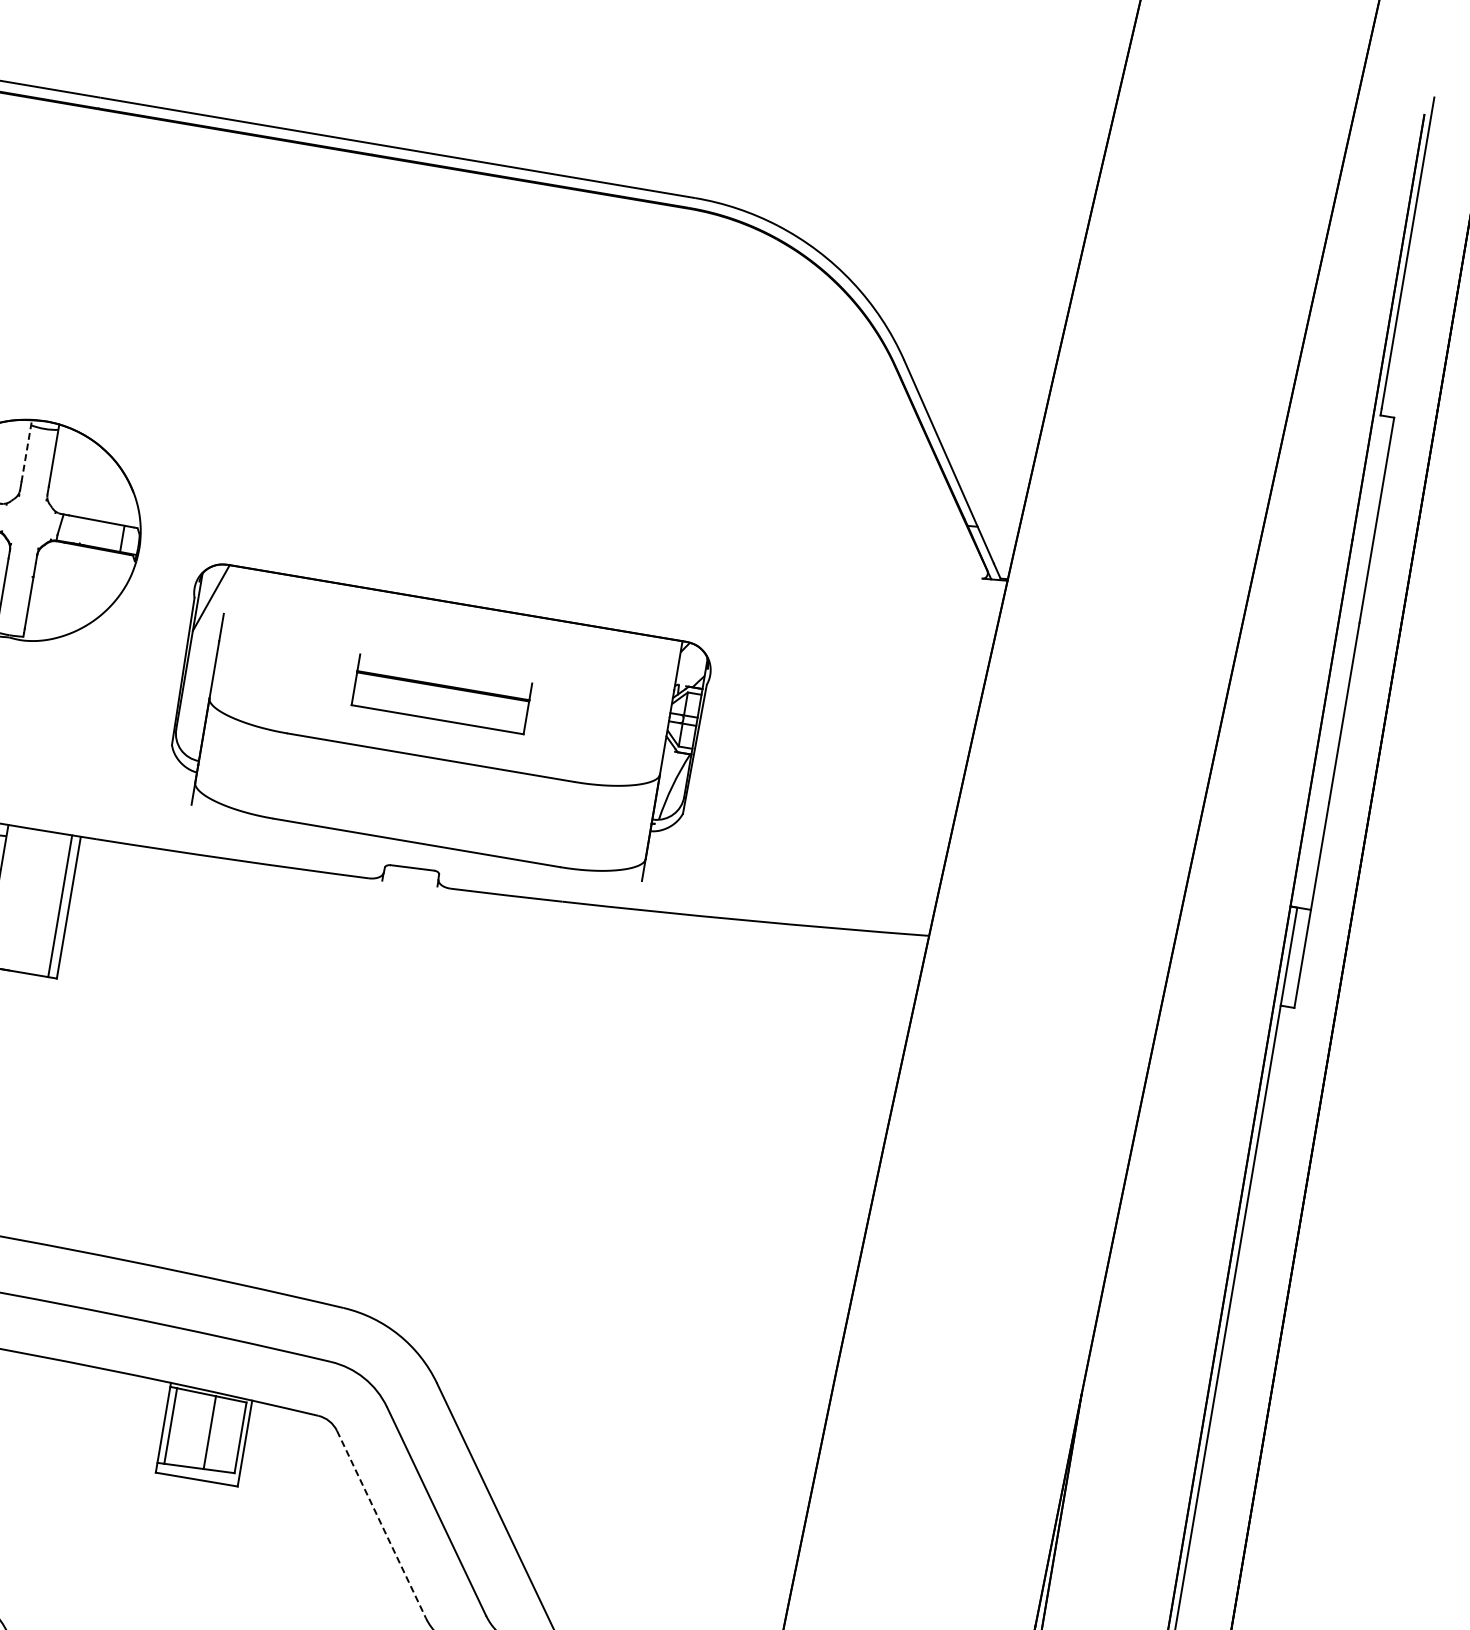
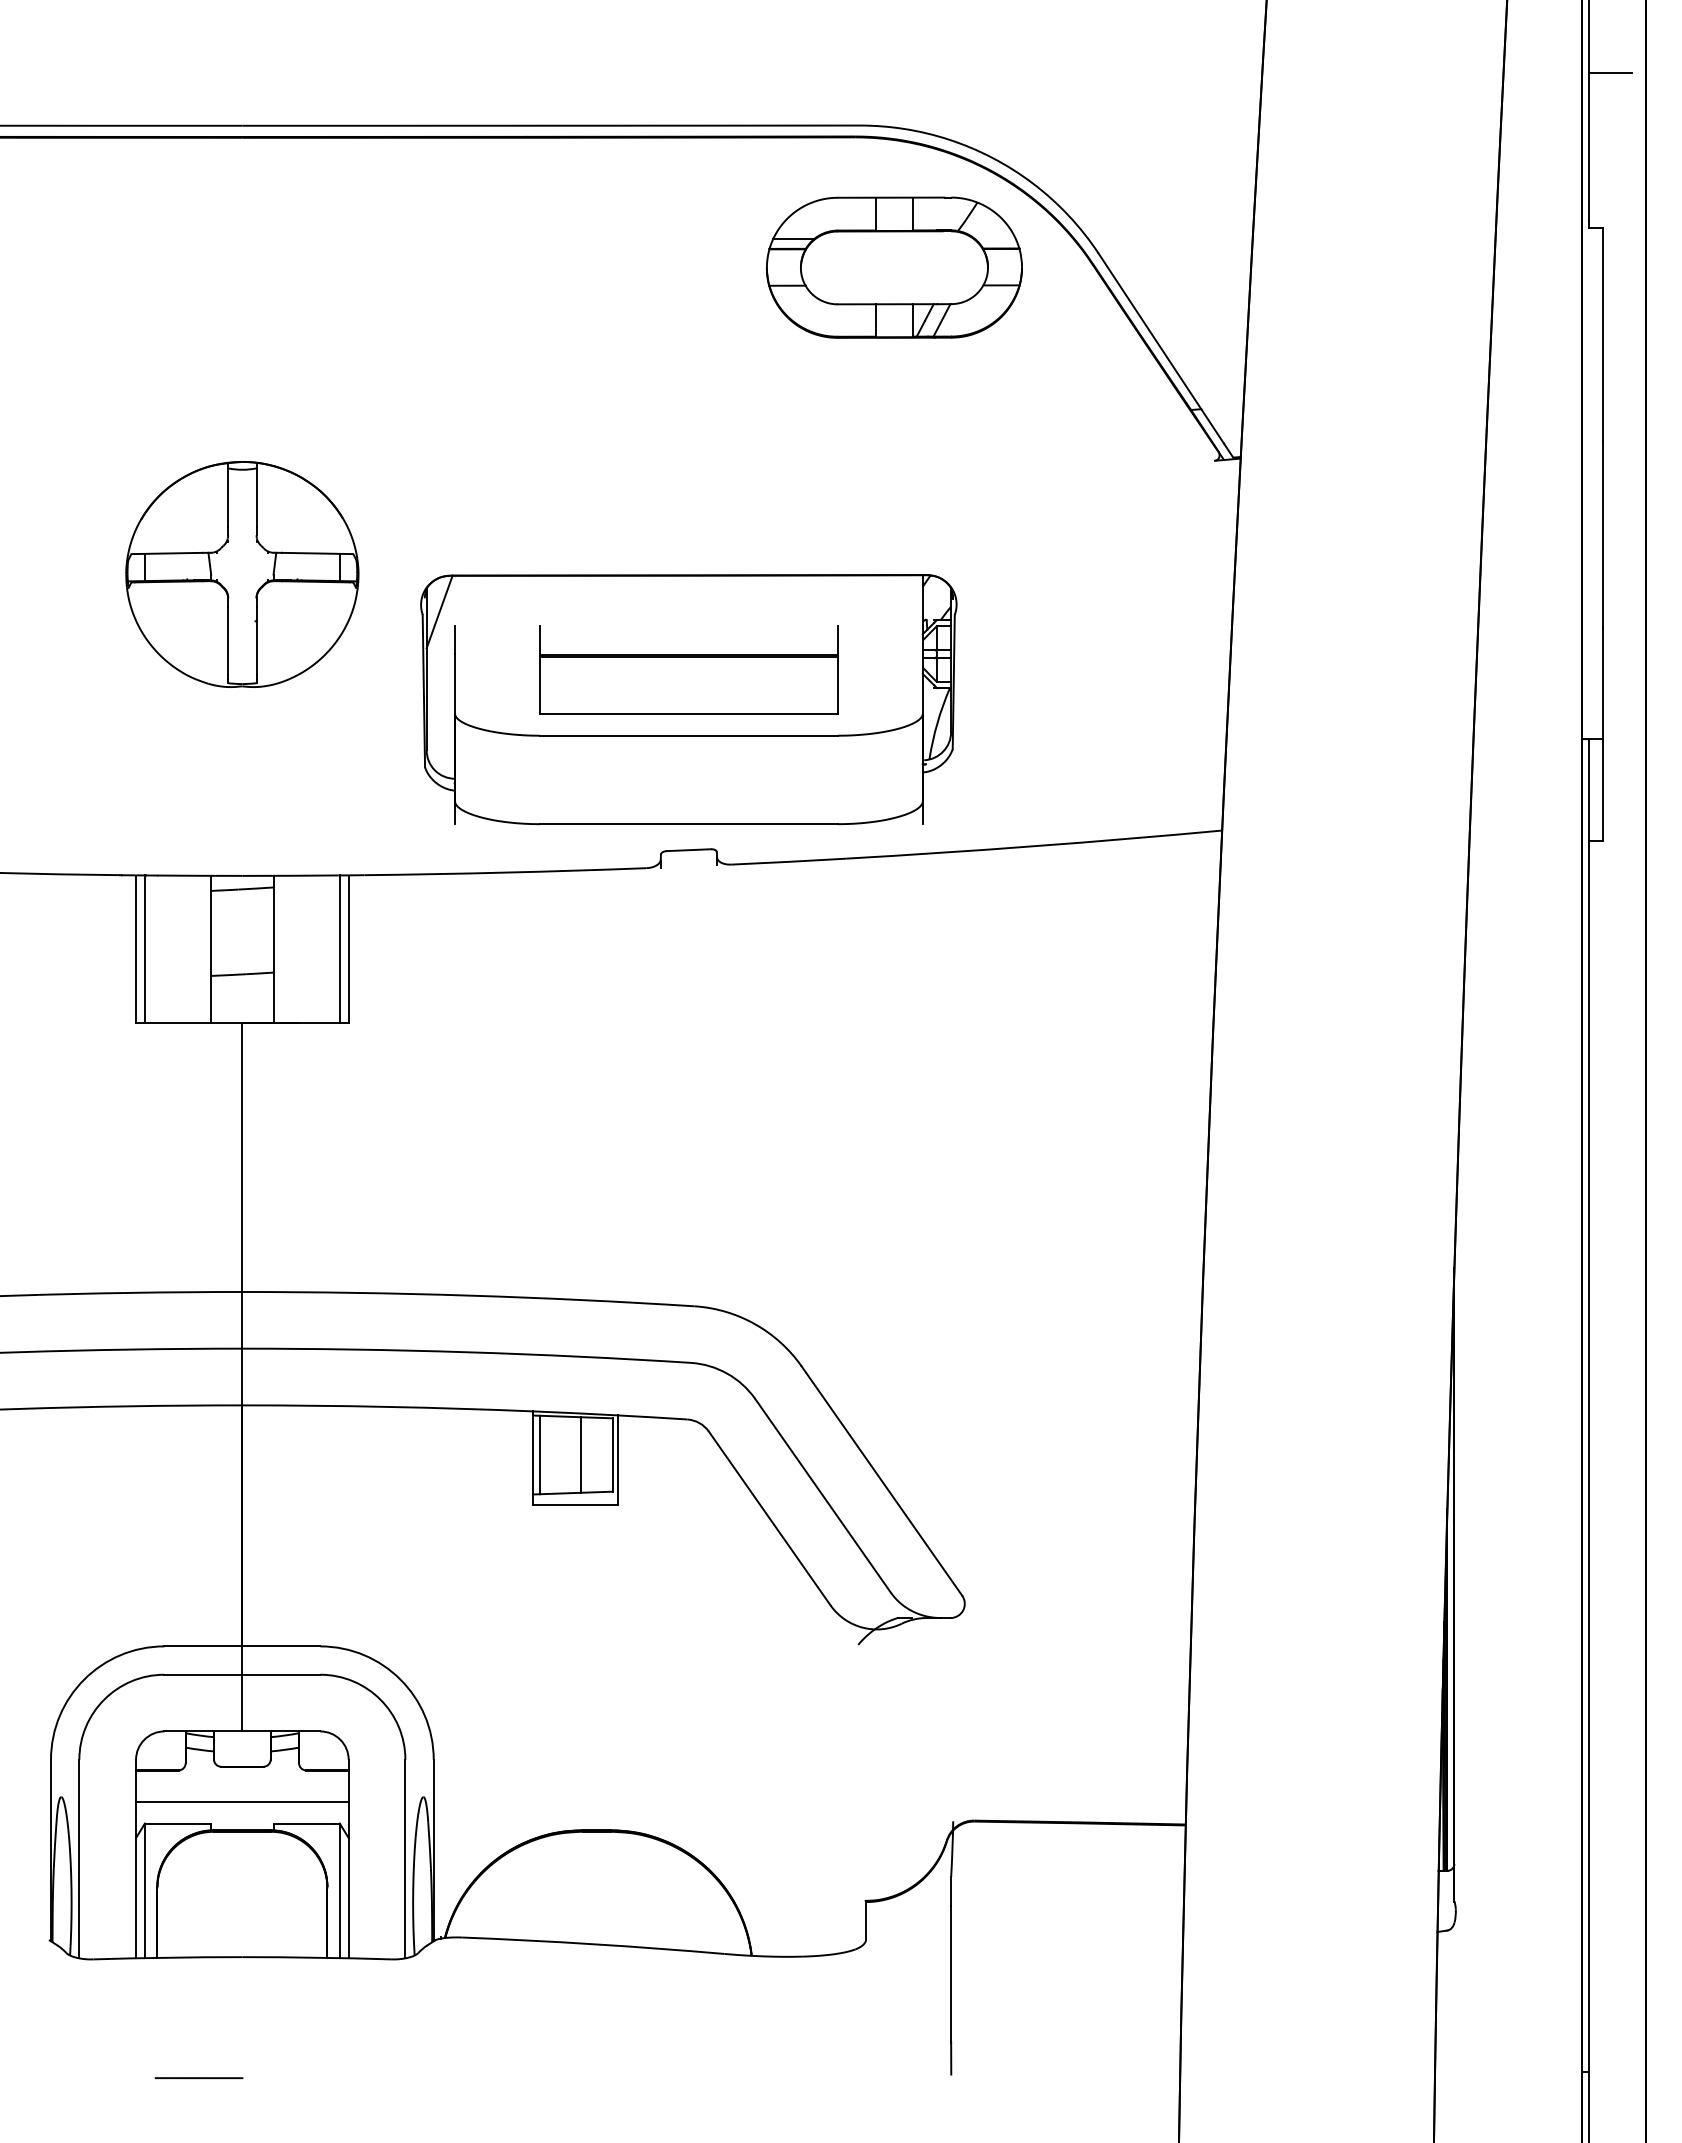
line: (1426, 269) -> (1610, 72), added
part: (705, 340) -> (894, 267), added
line: (27, 450) -> (228, 494), dashed -> solid
part: (441, 693) -> (688, 669), size x1.67
line: (381, 1524) -> (769, 1518), dashed -> solid

